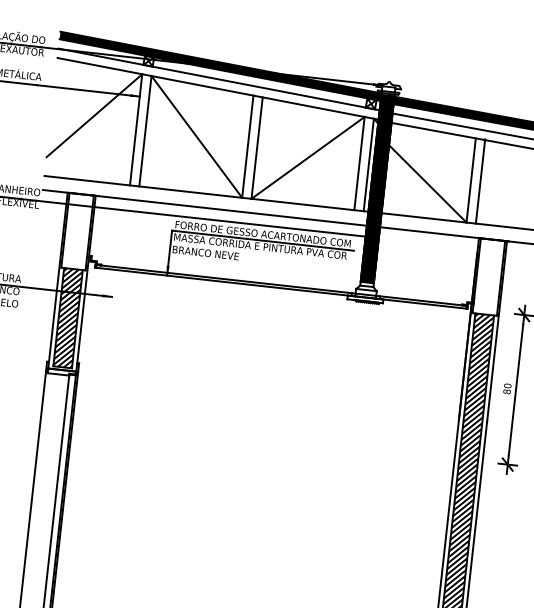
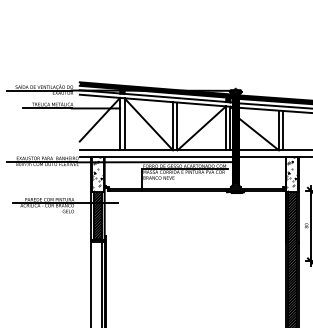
hatch: (78, 231) -> (98, 174), added
hatch: (489, 276) -> (292, 174), added

